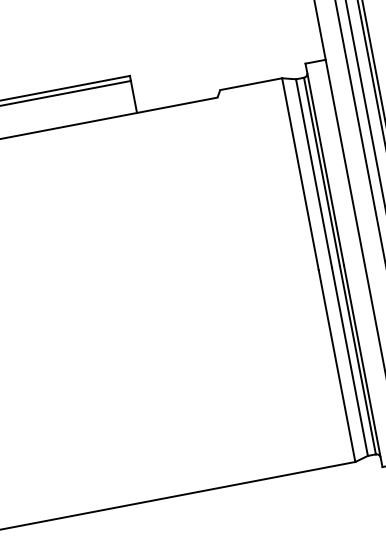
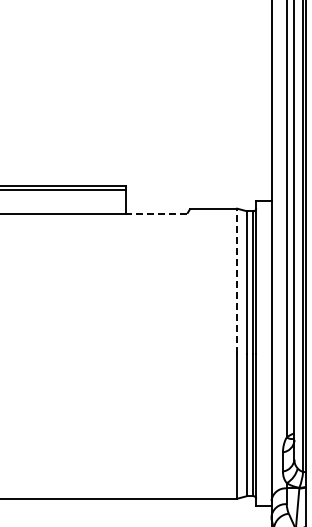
line: (176, 105) -> (156, 213), solid -> dashed
line: (300, 174) -> (237, 281), solid -> dashed

